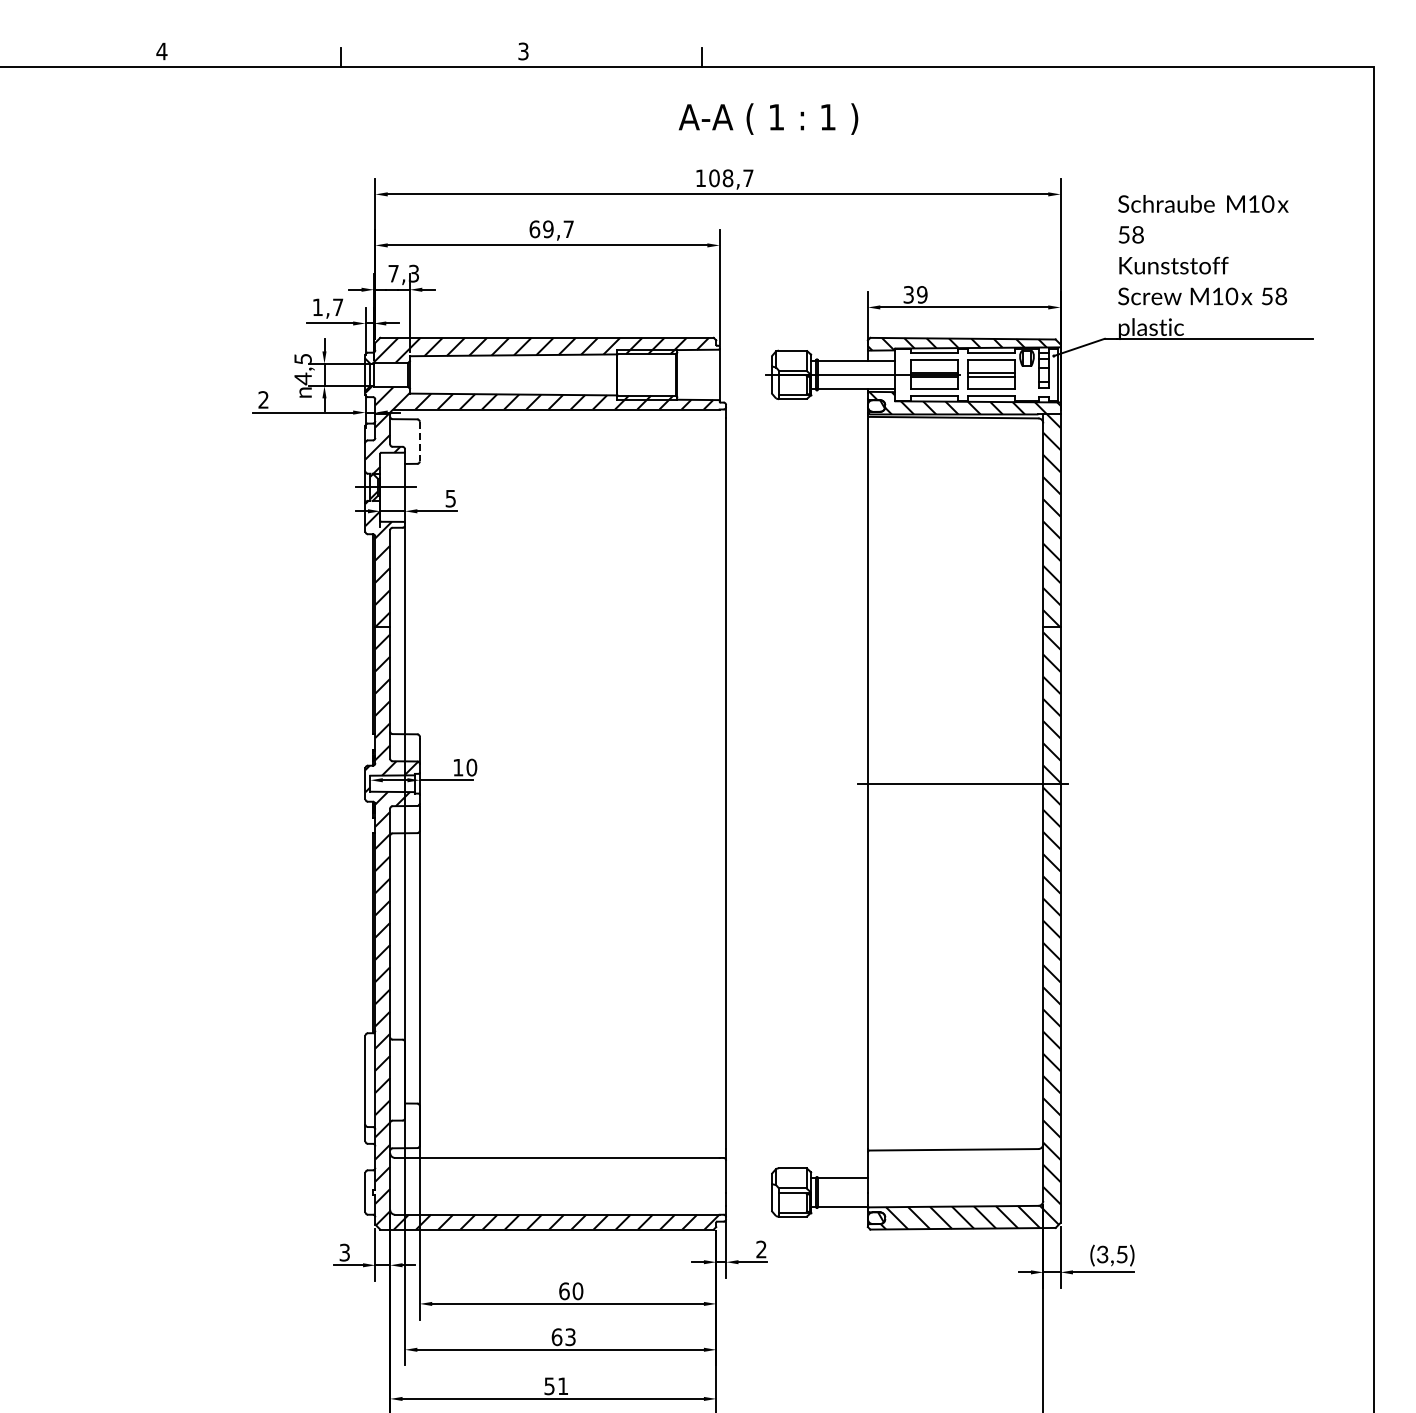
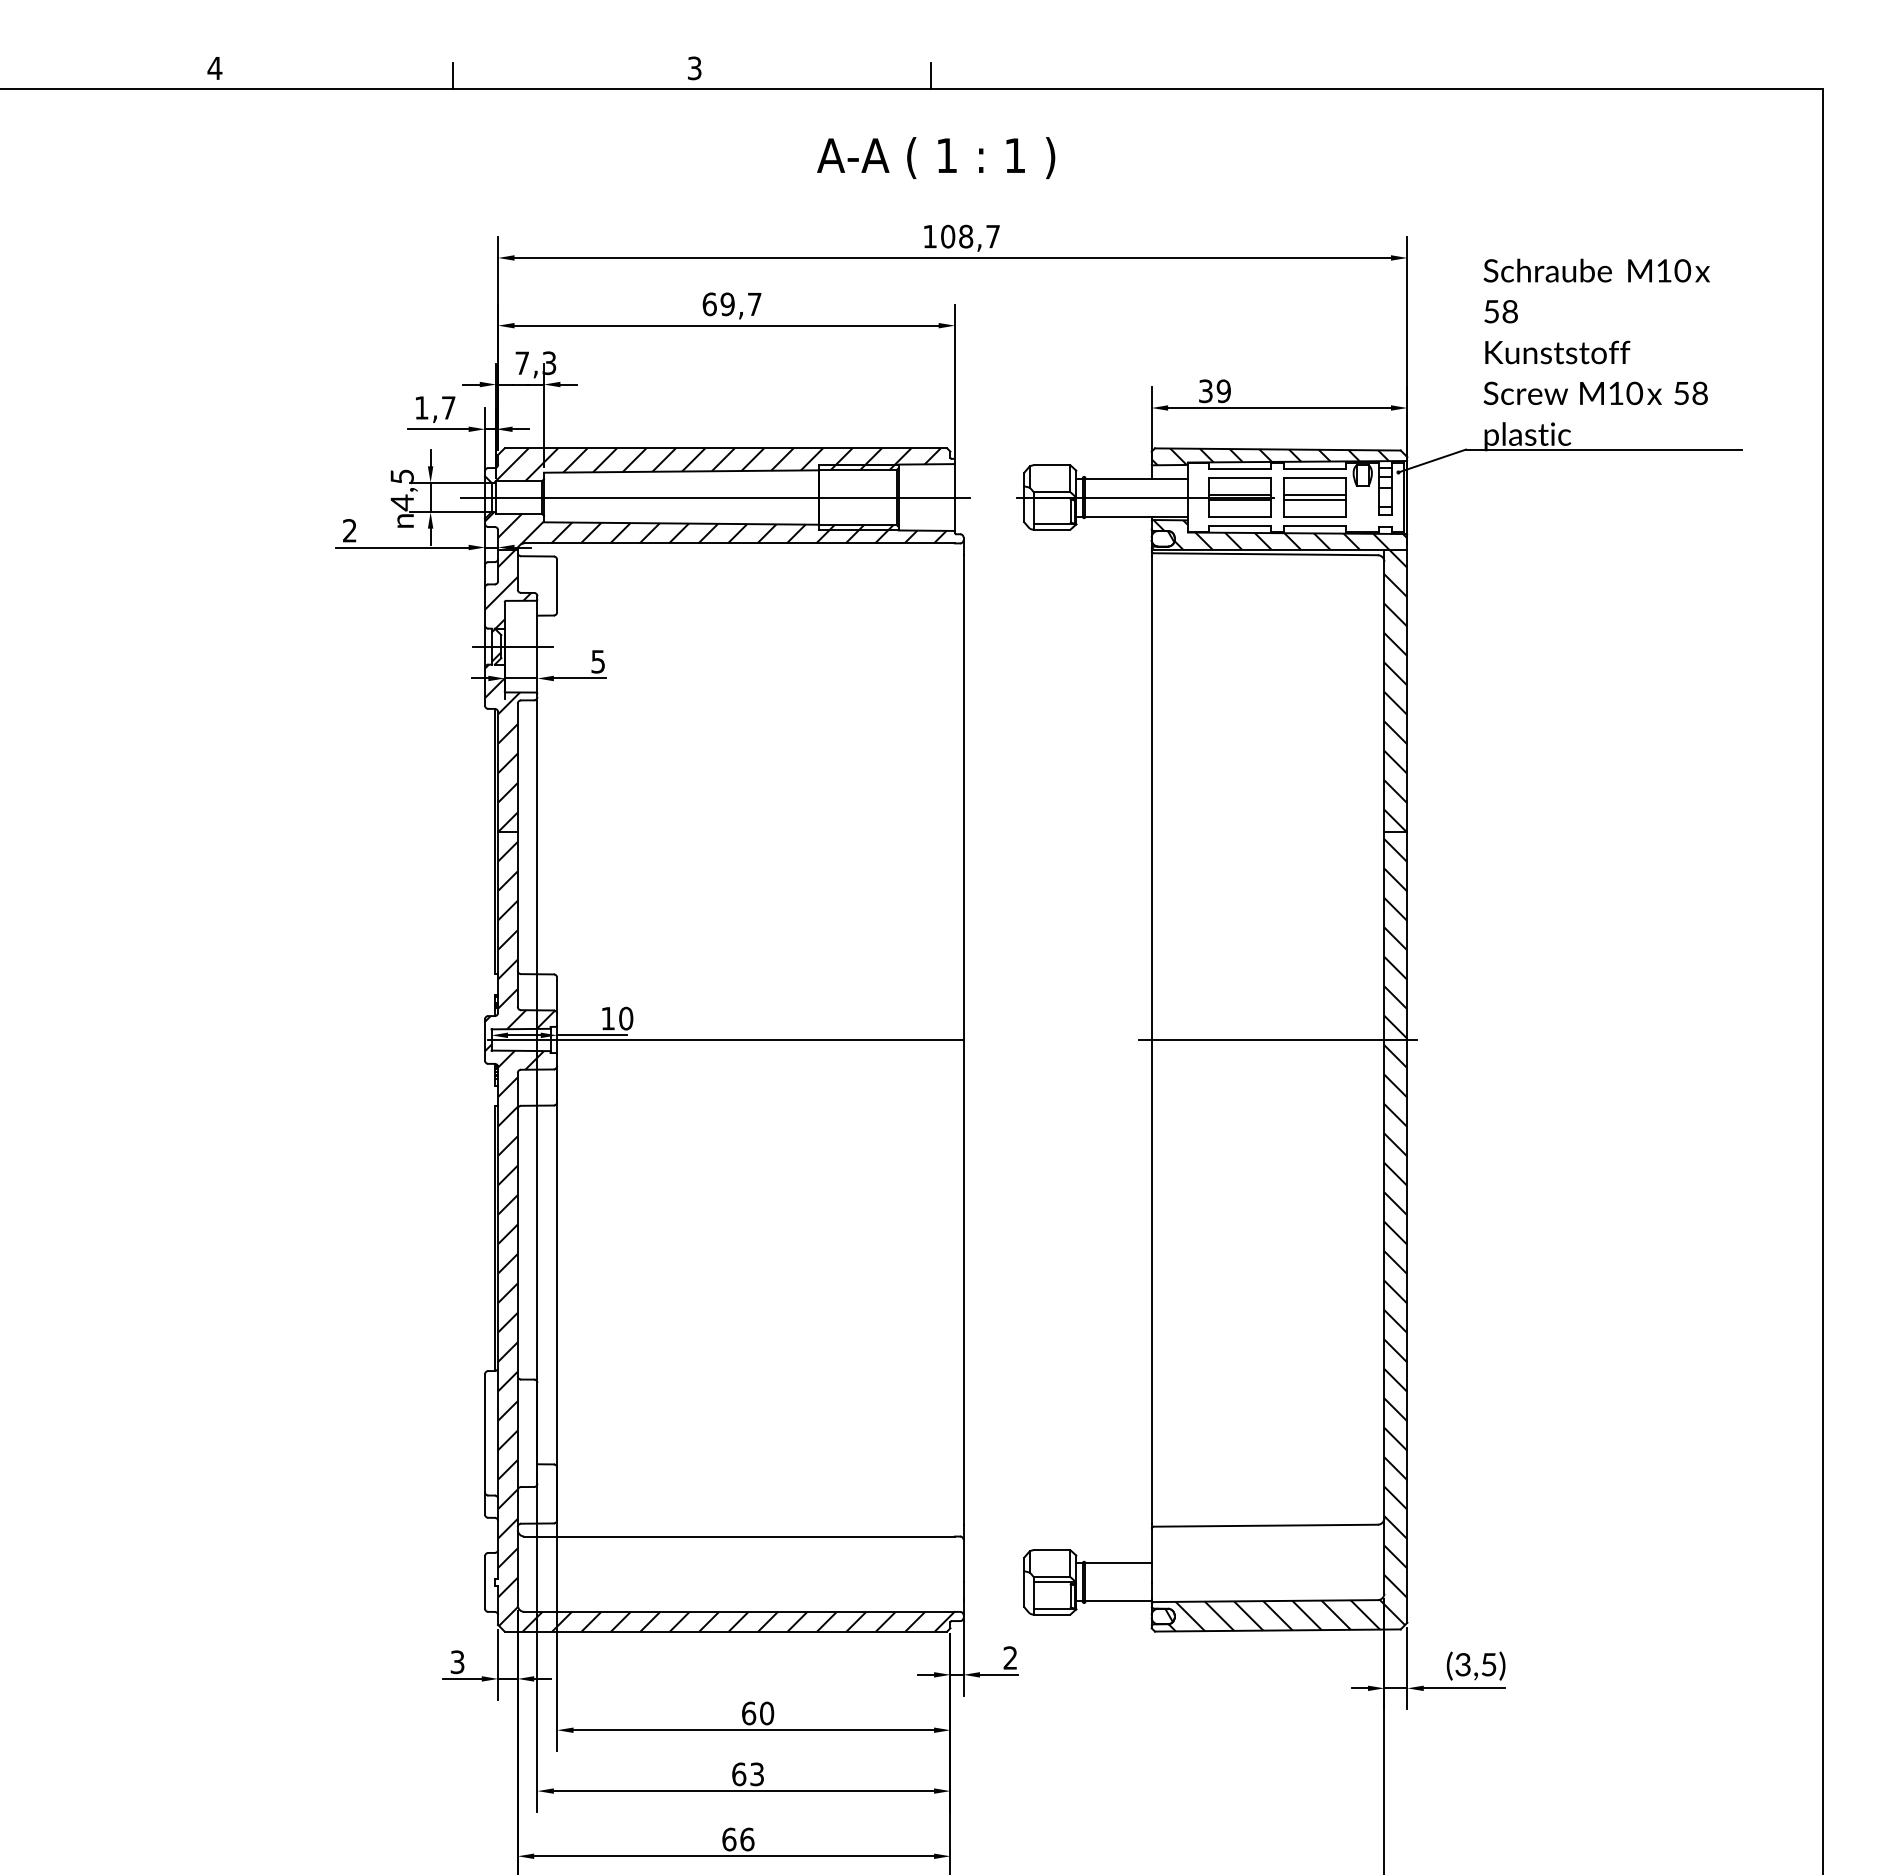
text: (768, 118) -> (936, 157), moved
line: (539, 374) -> (715, 496), added
line: (419, 441) -> (556, 585), dashed -> solid
line: (546, 783) -> (725, 1039), added
text: (556, 1386) -> (738, 1839), 51 -> 66

